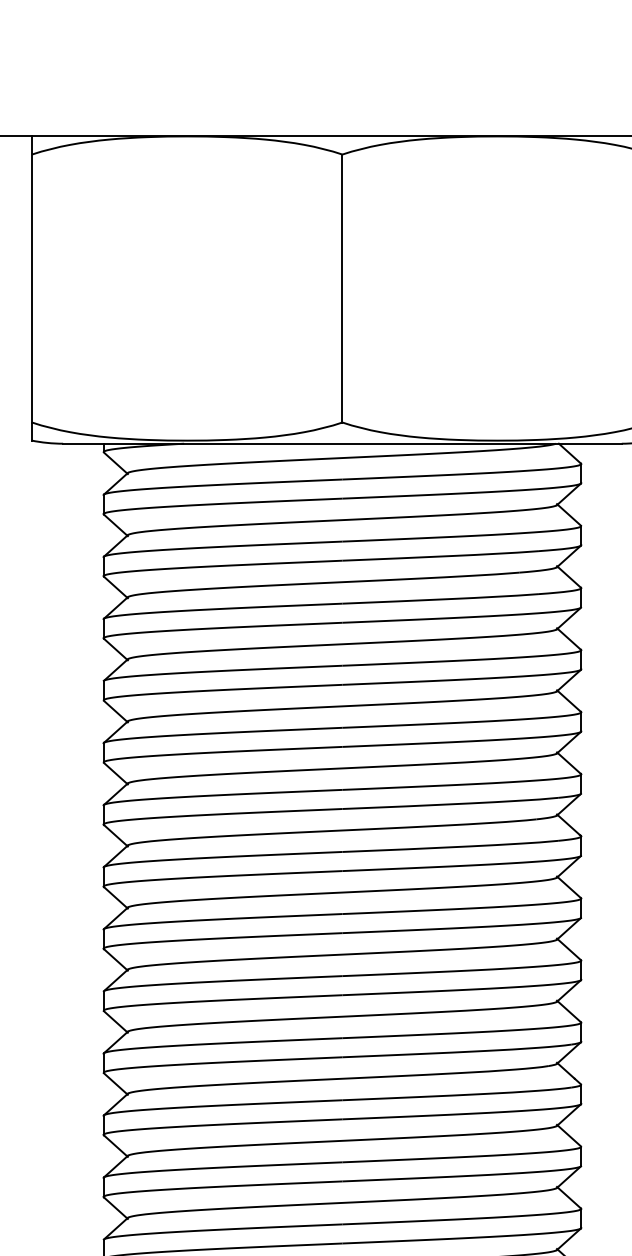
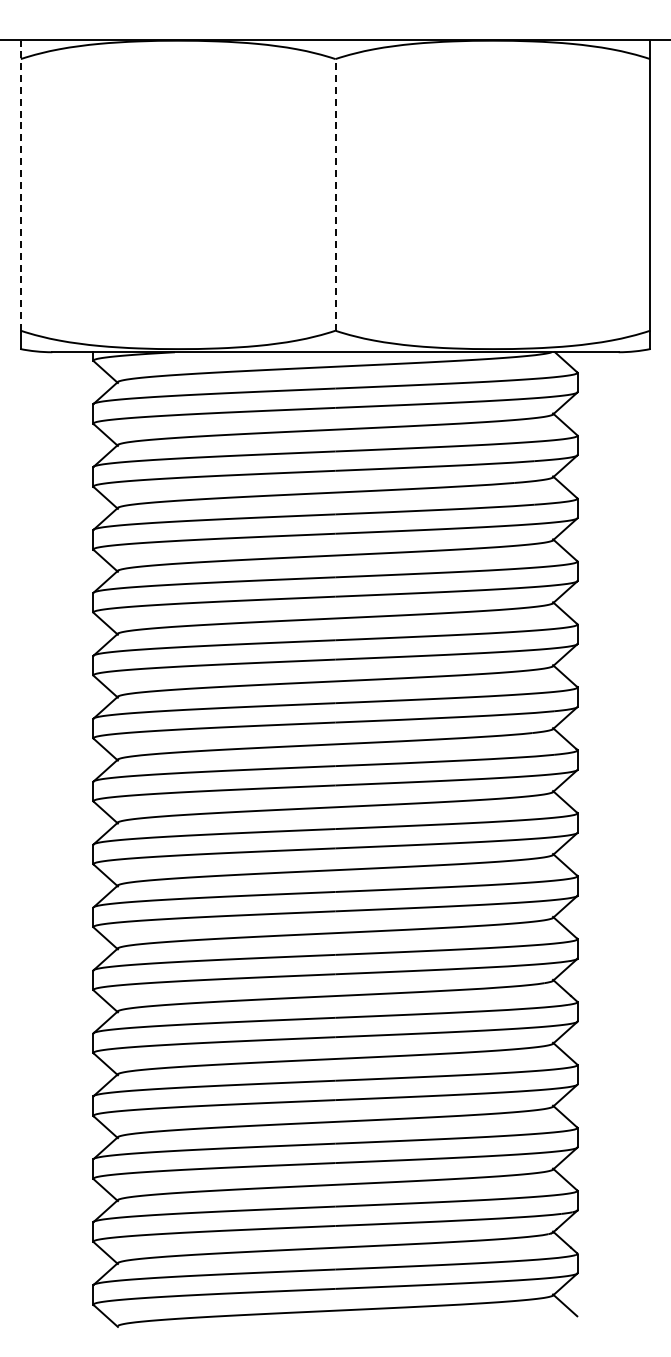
line: (31, 279) -> (20, 185), solid -> dashed
line: (342, 288) -> (335, 194), solid -> dashed

